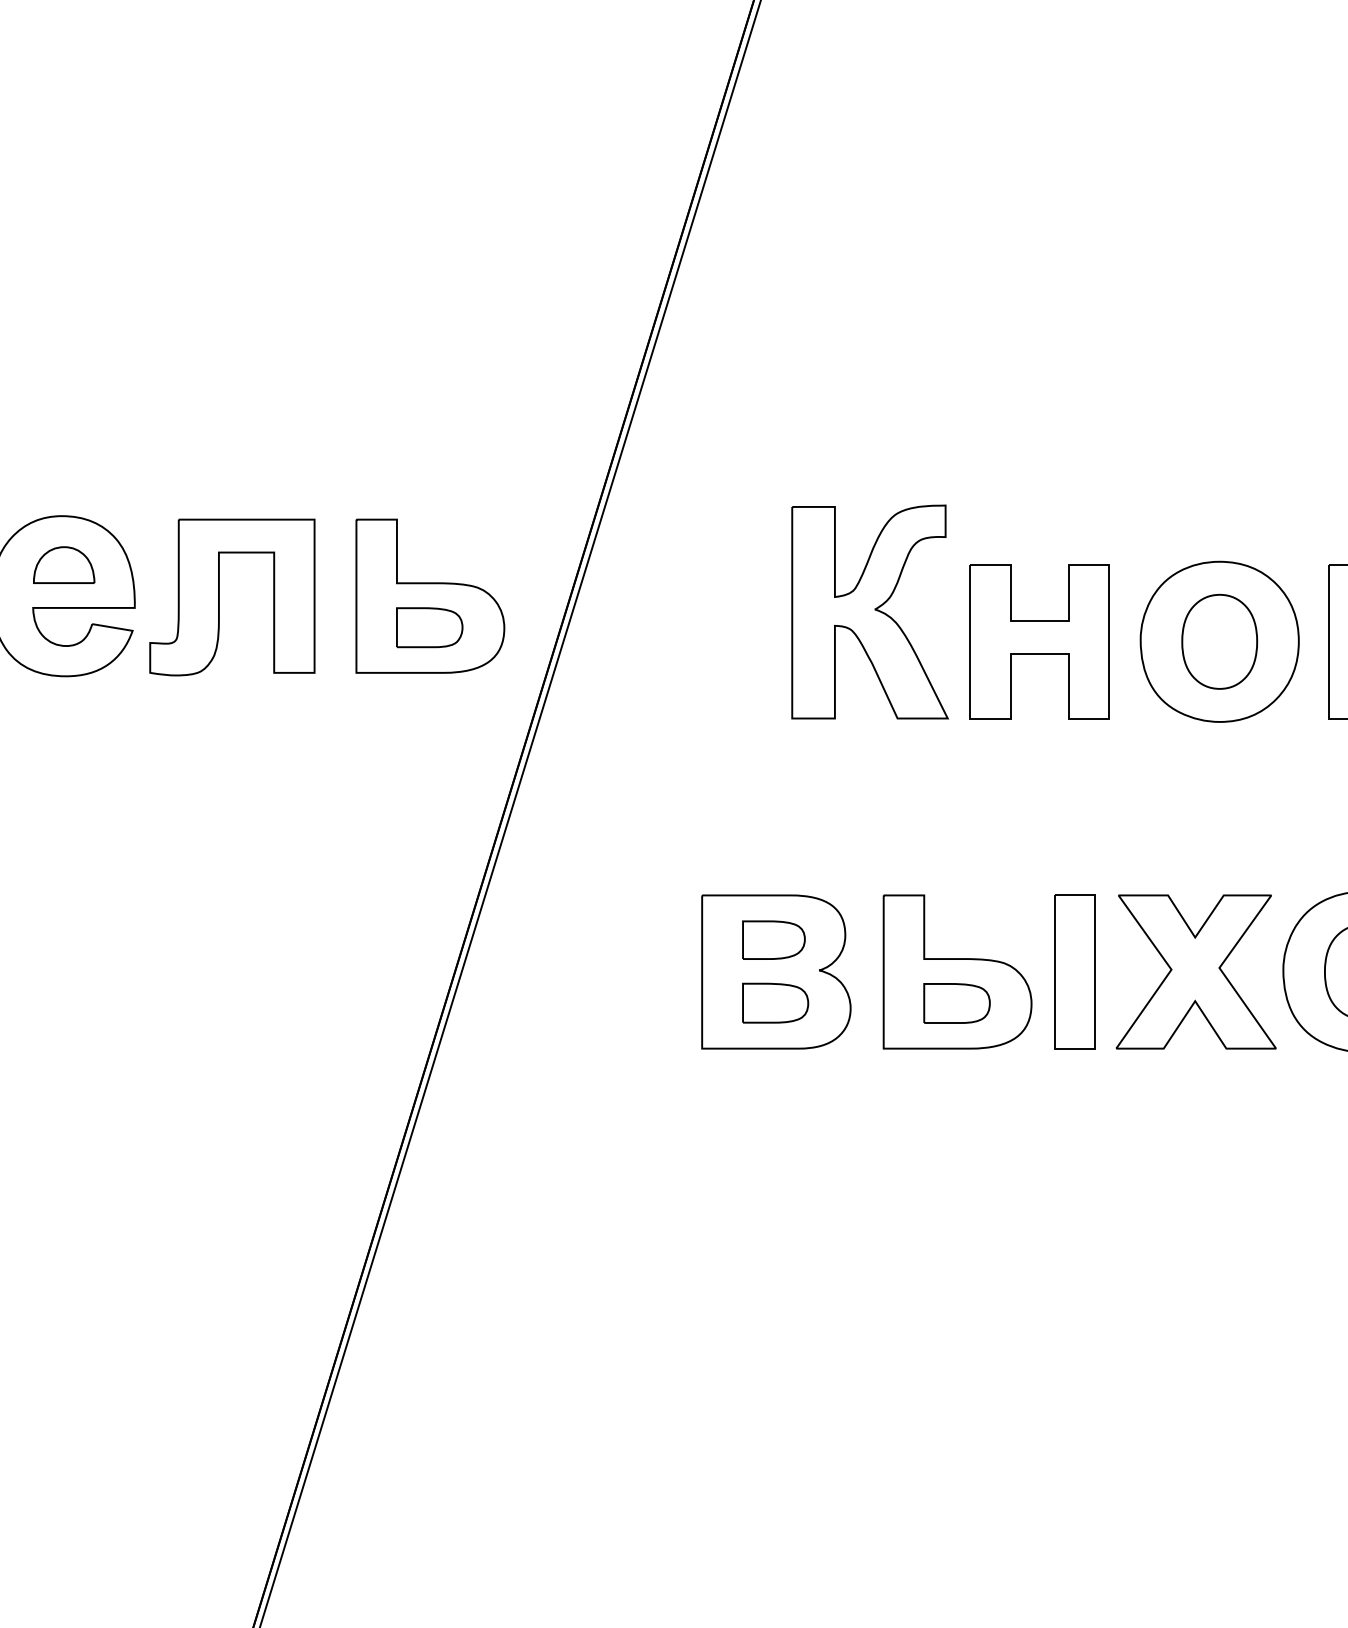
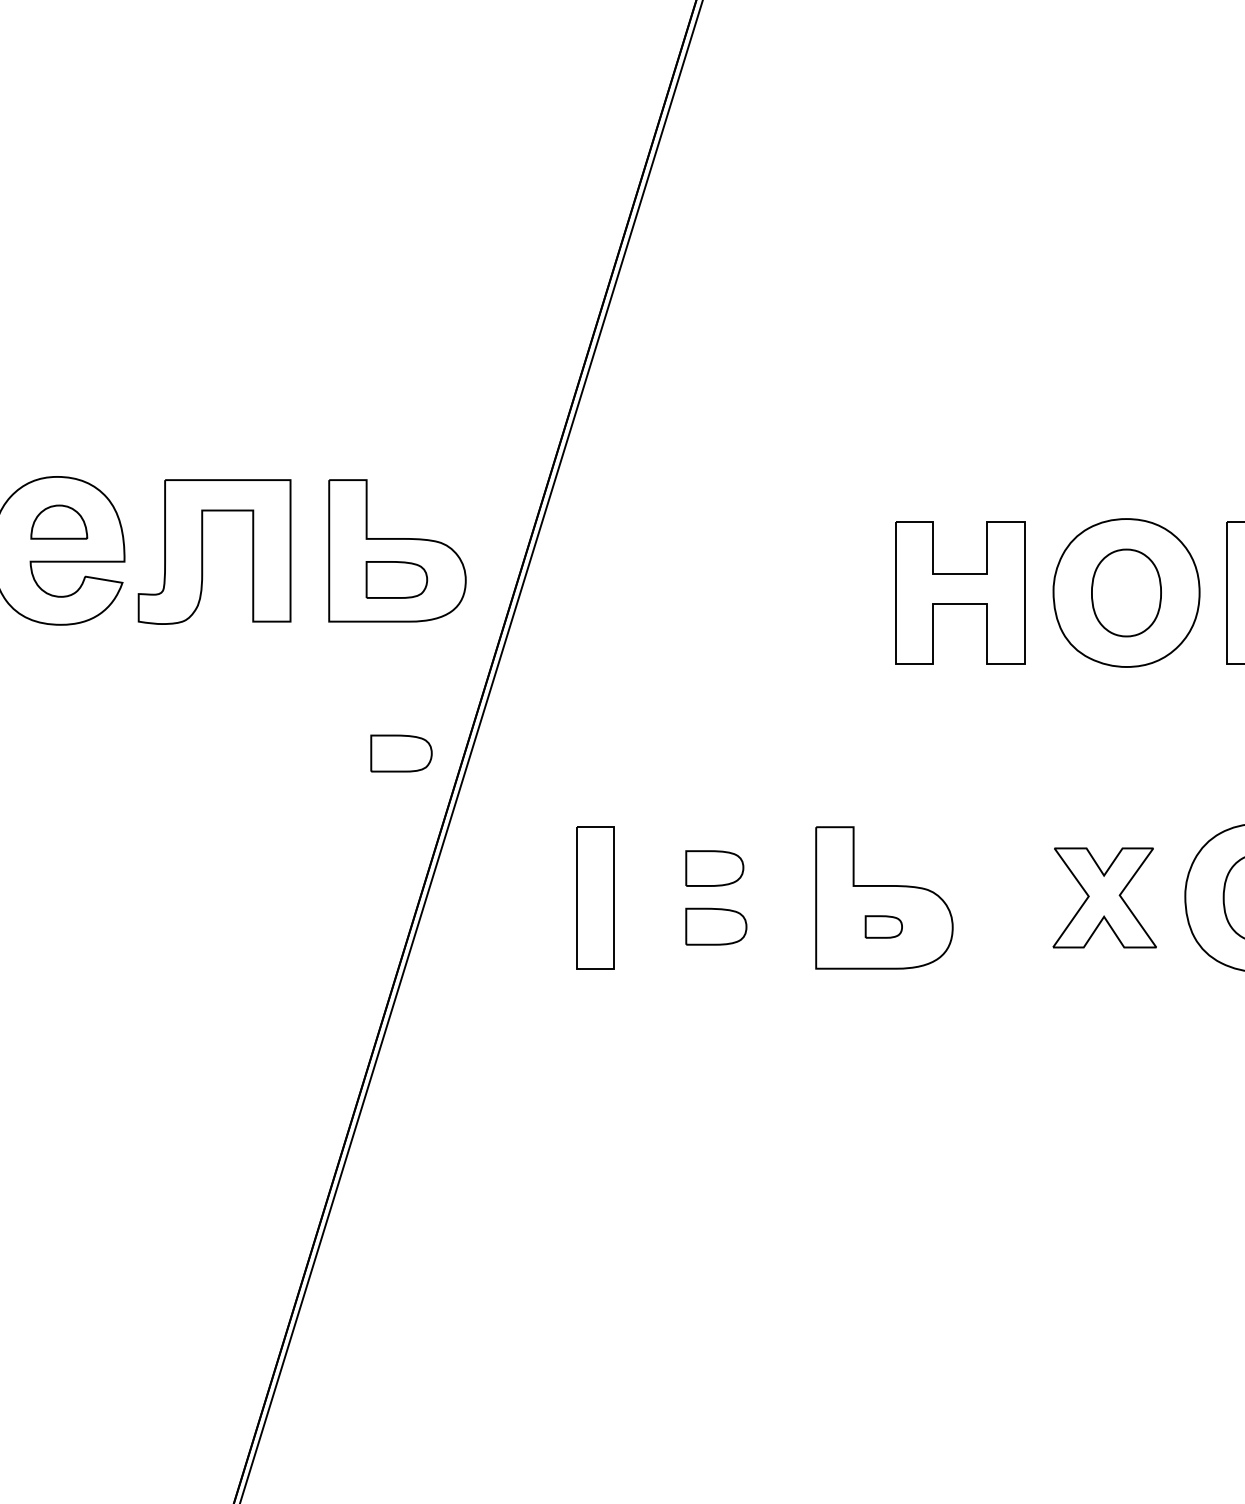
part: (869, 611) -> (803, 564), removed
part: (434, 815) -> (401, 753), added
part: (776, 971) -> (717, 897), removed
part: (1074, 971) -> (595, 897), moved
part: (1195, 971) -> (1104, 897), size x0.7
part: (956, 1003) -> (883, 927), size x0.6

